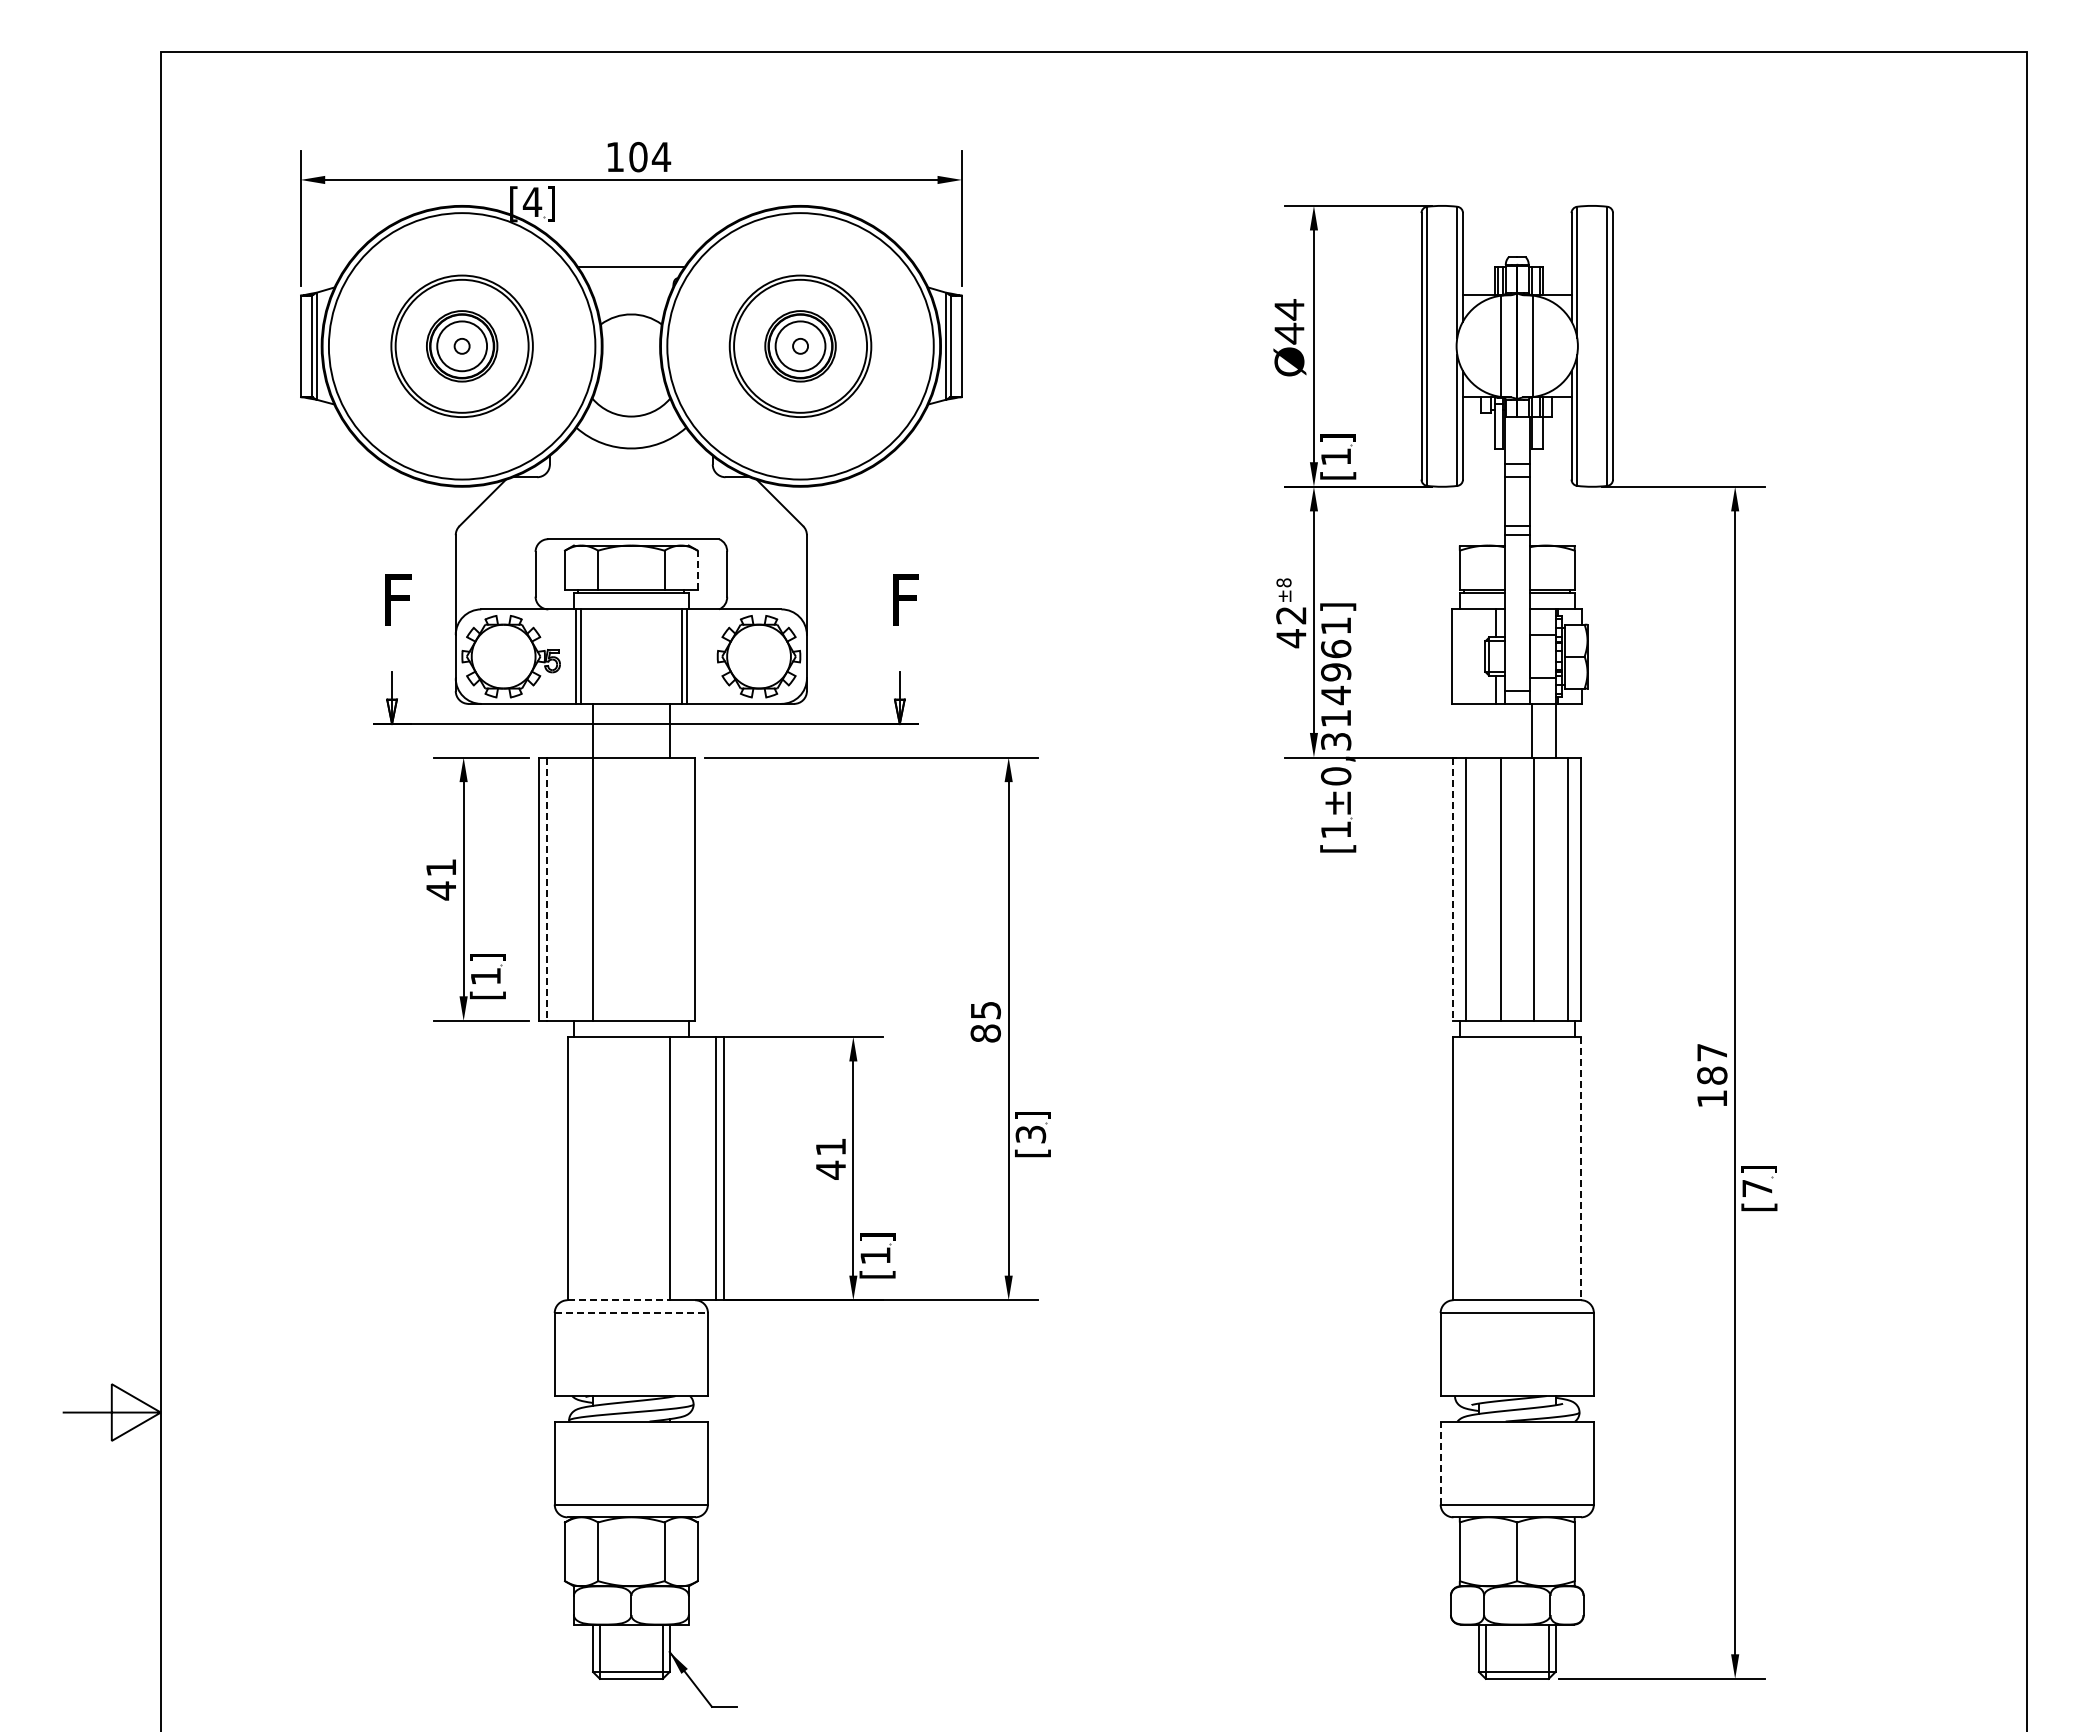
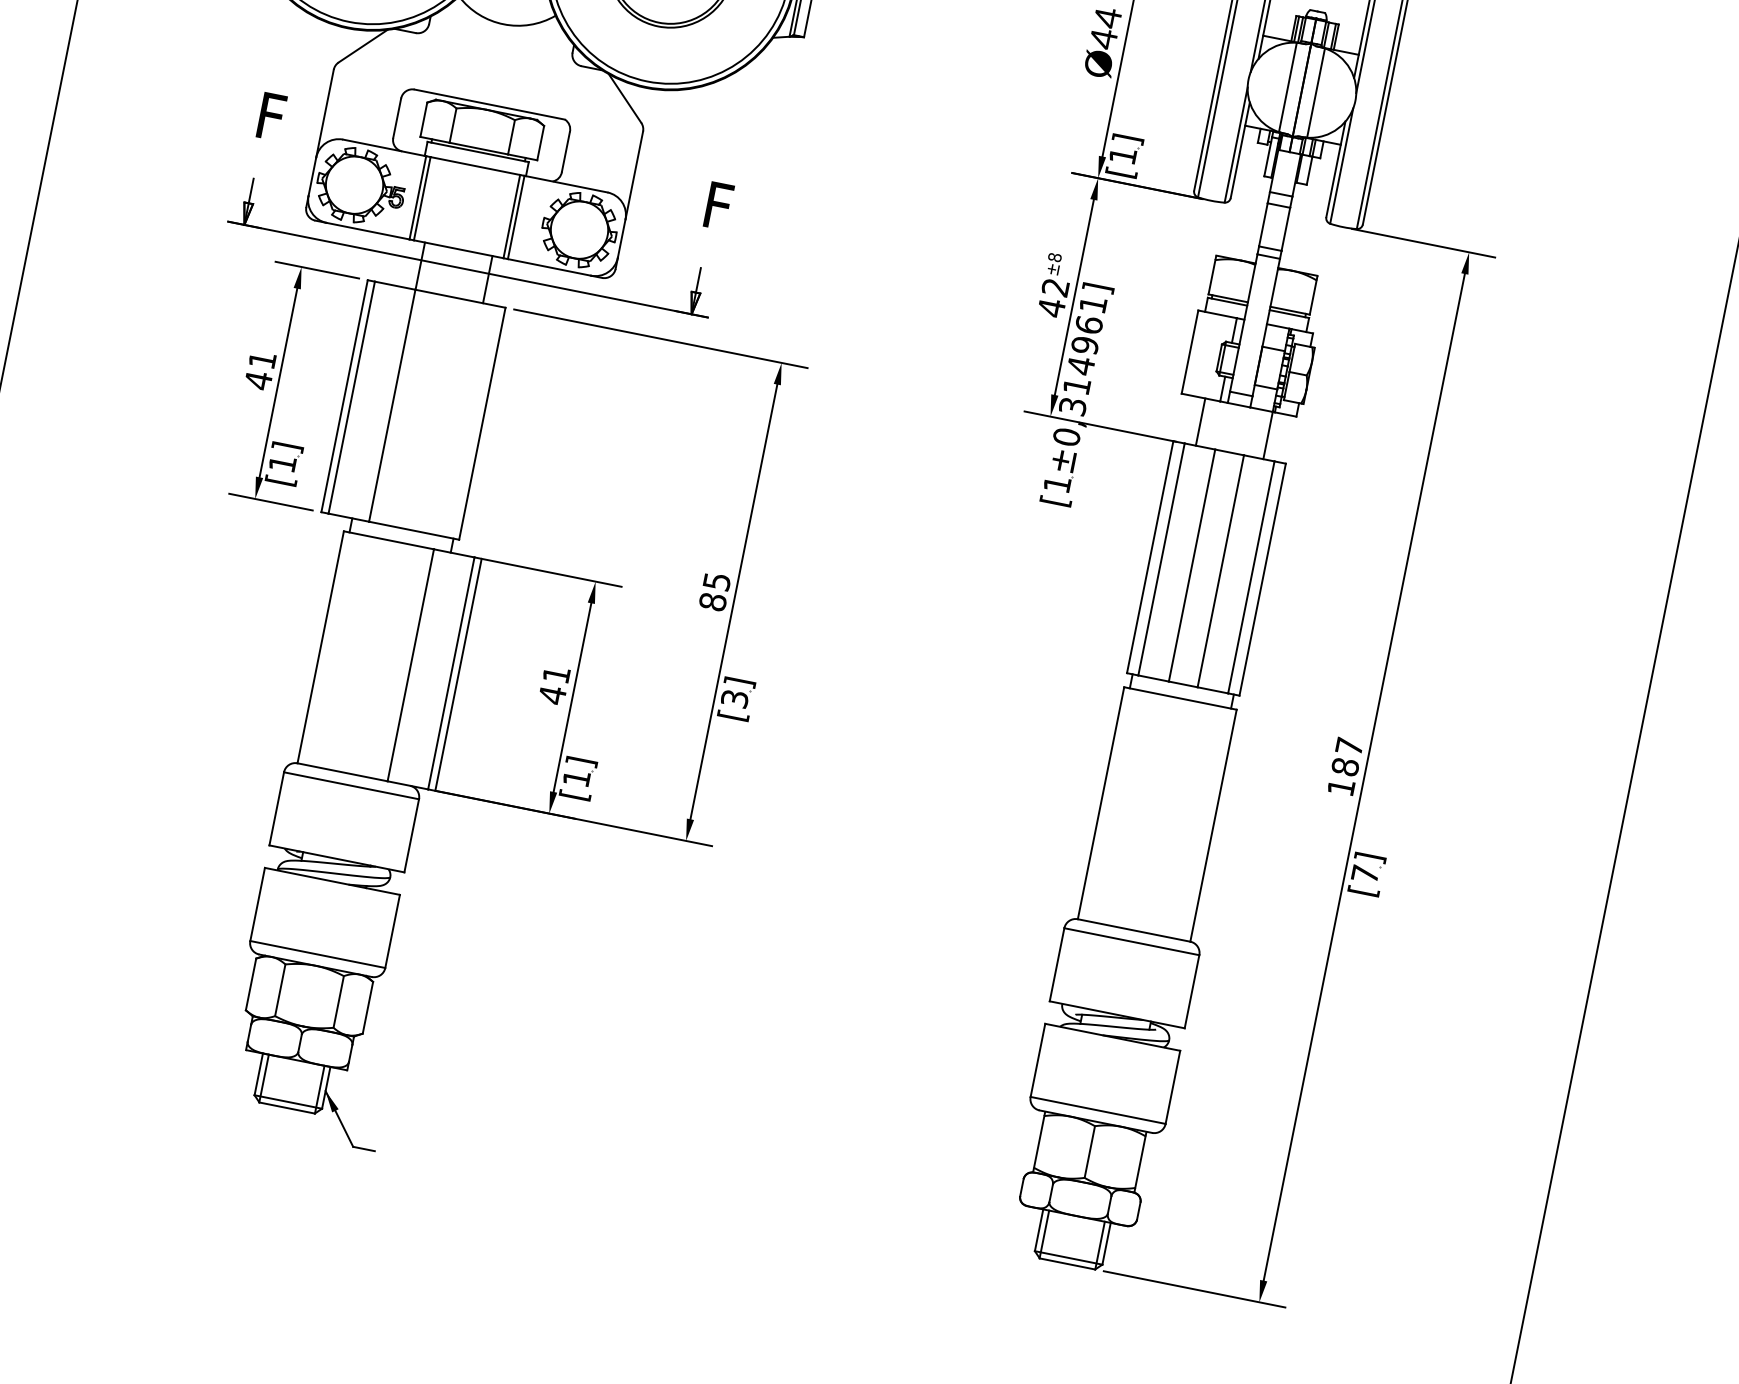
line: (697, 569) -> (540, 142), dashed -> solid
line: (1531, 730) -> (1200, 421), moved
line: (546, 889) -> (351, 397), dashed -> solid
line: (1453, 889) -> (1150, 557), dashed -> solid
line: (1581, 1168) -> (1213, 825), dashed -> solid
line: (619, 1300) -> (343, 772), dashed -> solid
line: (631, 1313) -> (351, 786), dashed -> solid
line: (1440, 1463) -> (1037, 1060), dashed -> solid

